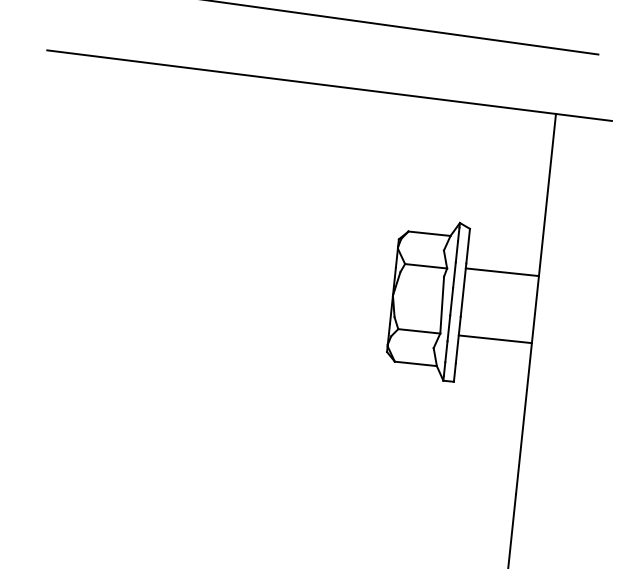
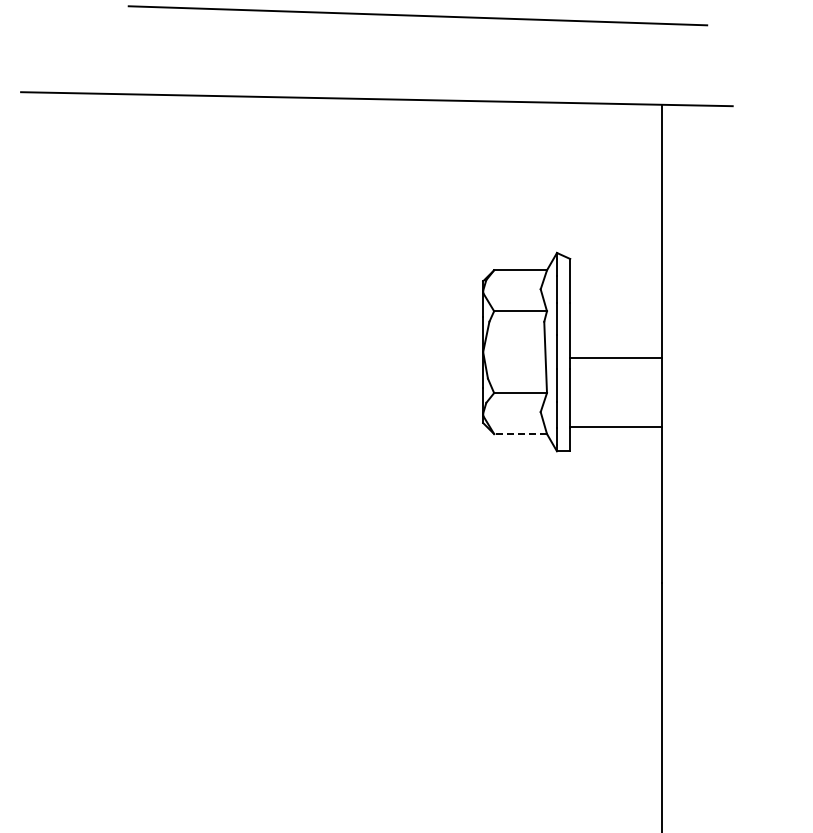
line: (502, 272) -> (616, 357), moved
line: (495, 339) -> (616, 427), moved
line: (415, 364) -> (520, 434), solid -> dashed

